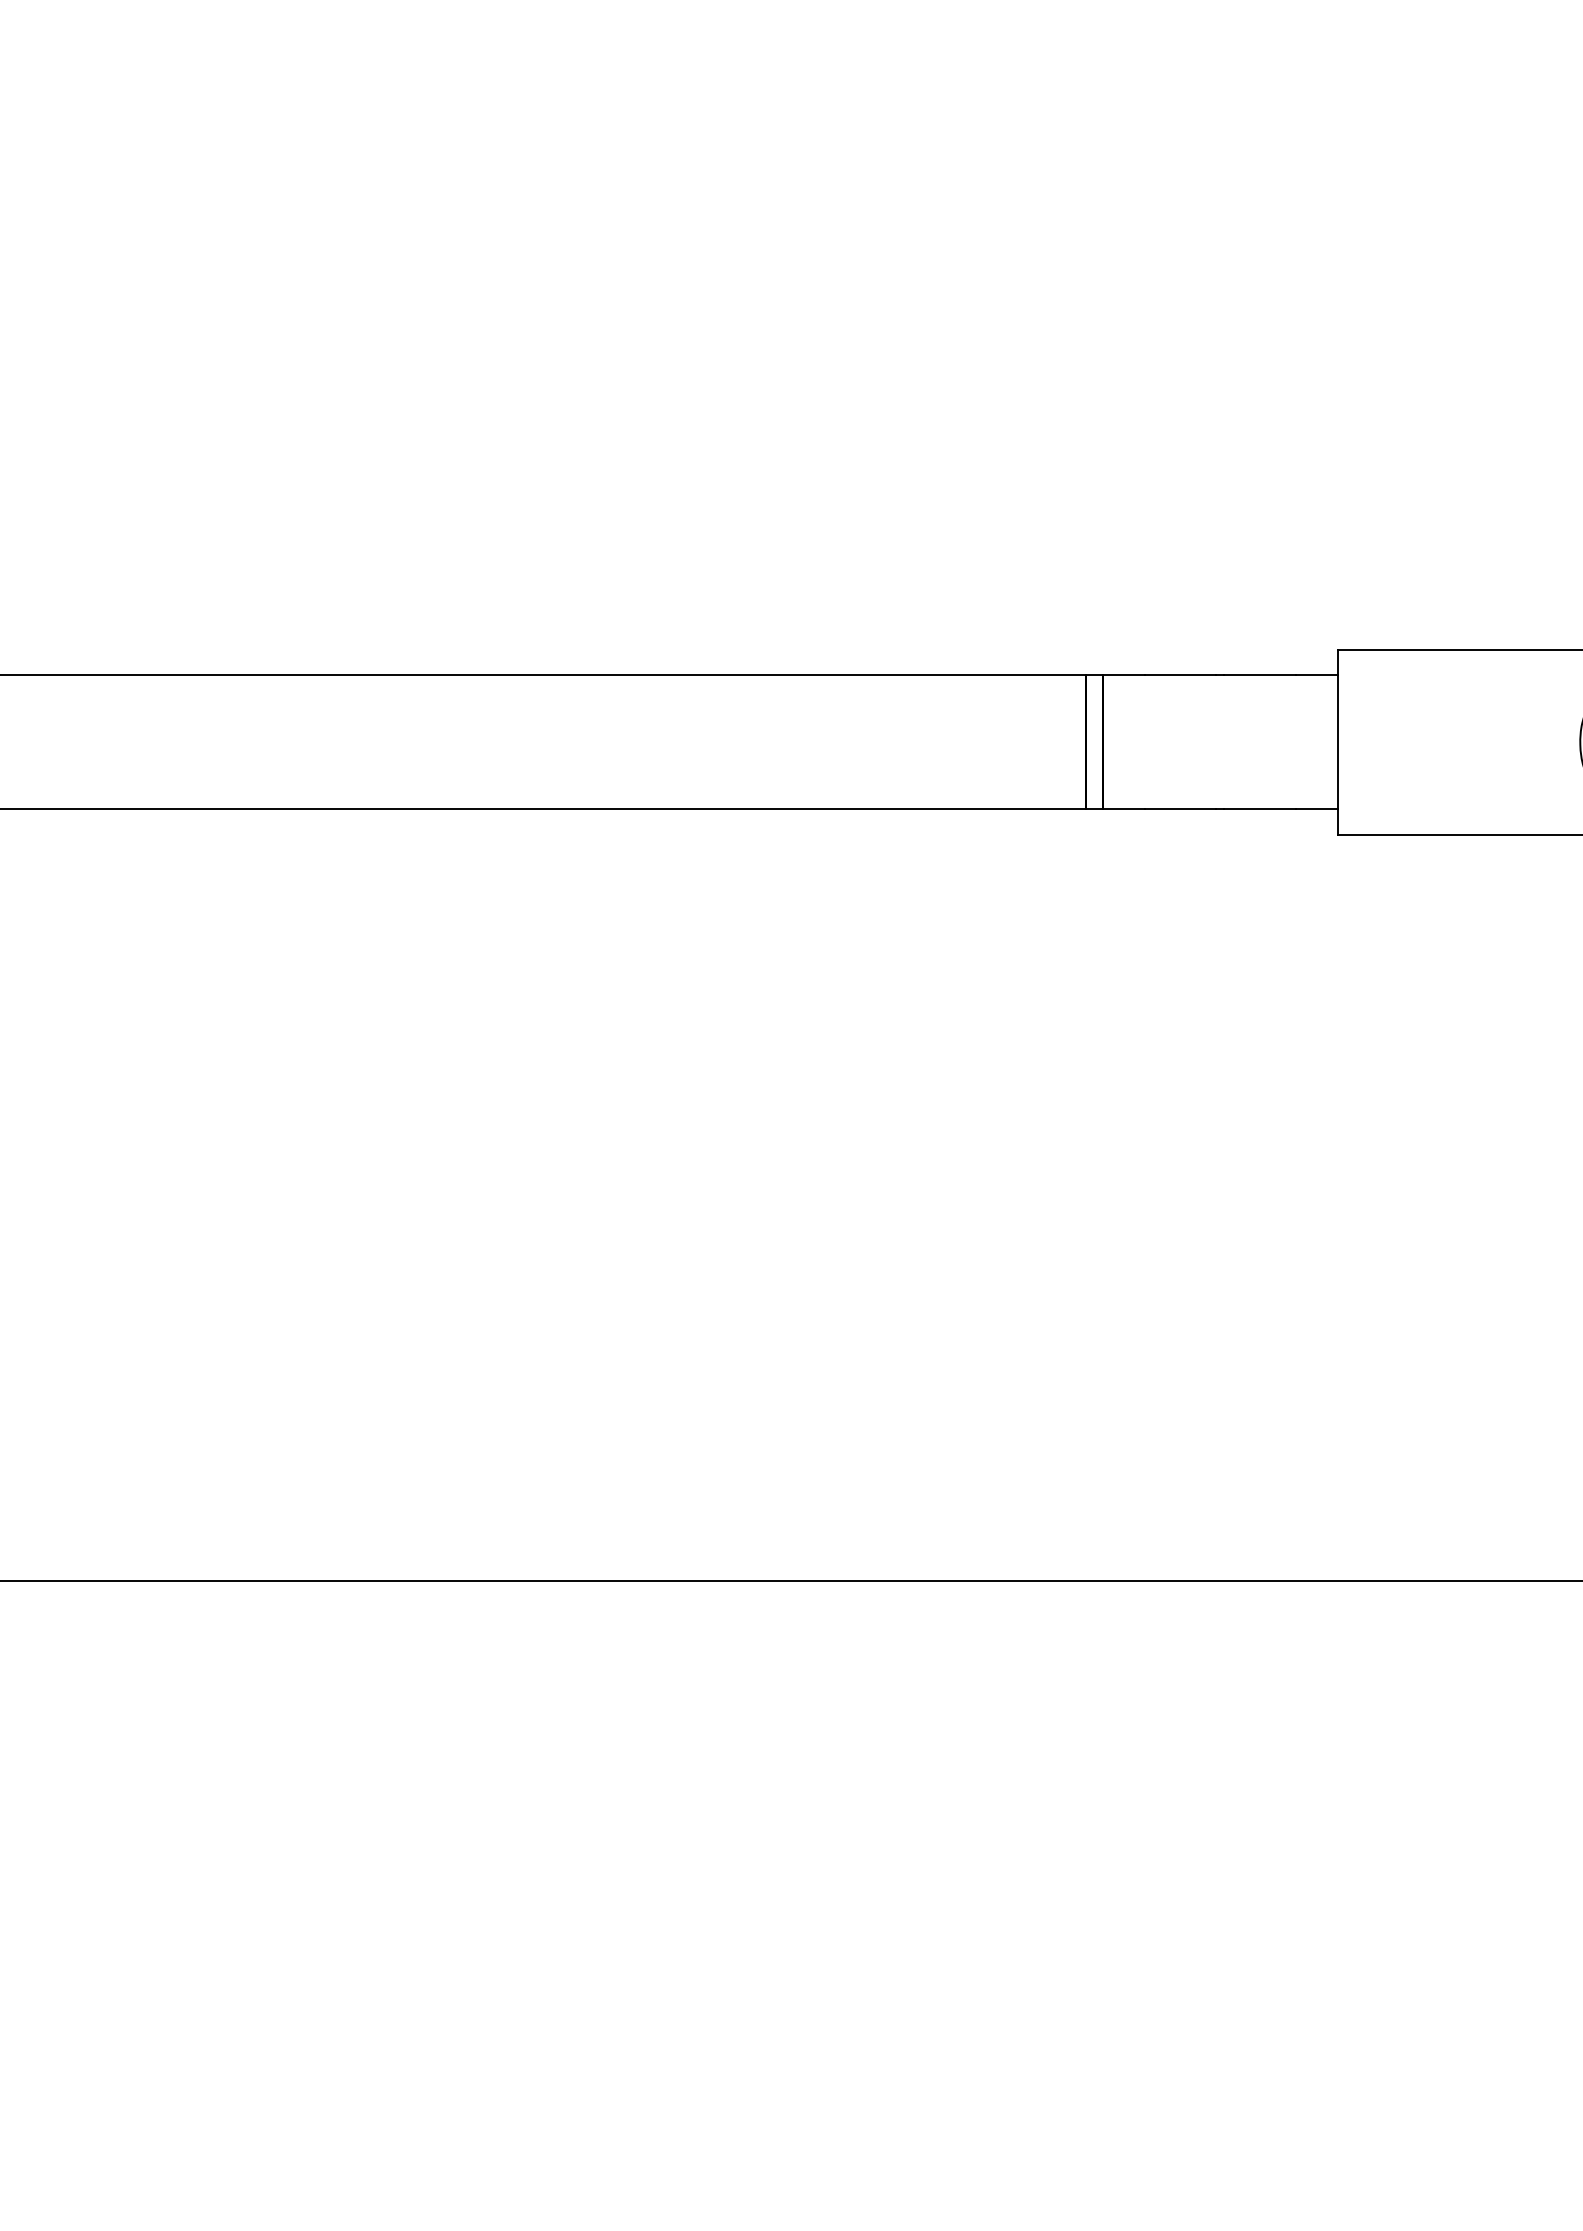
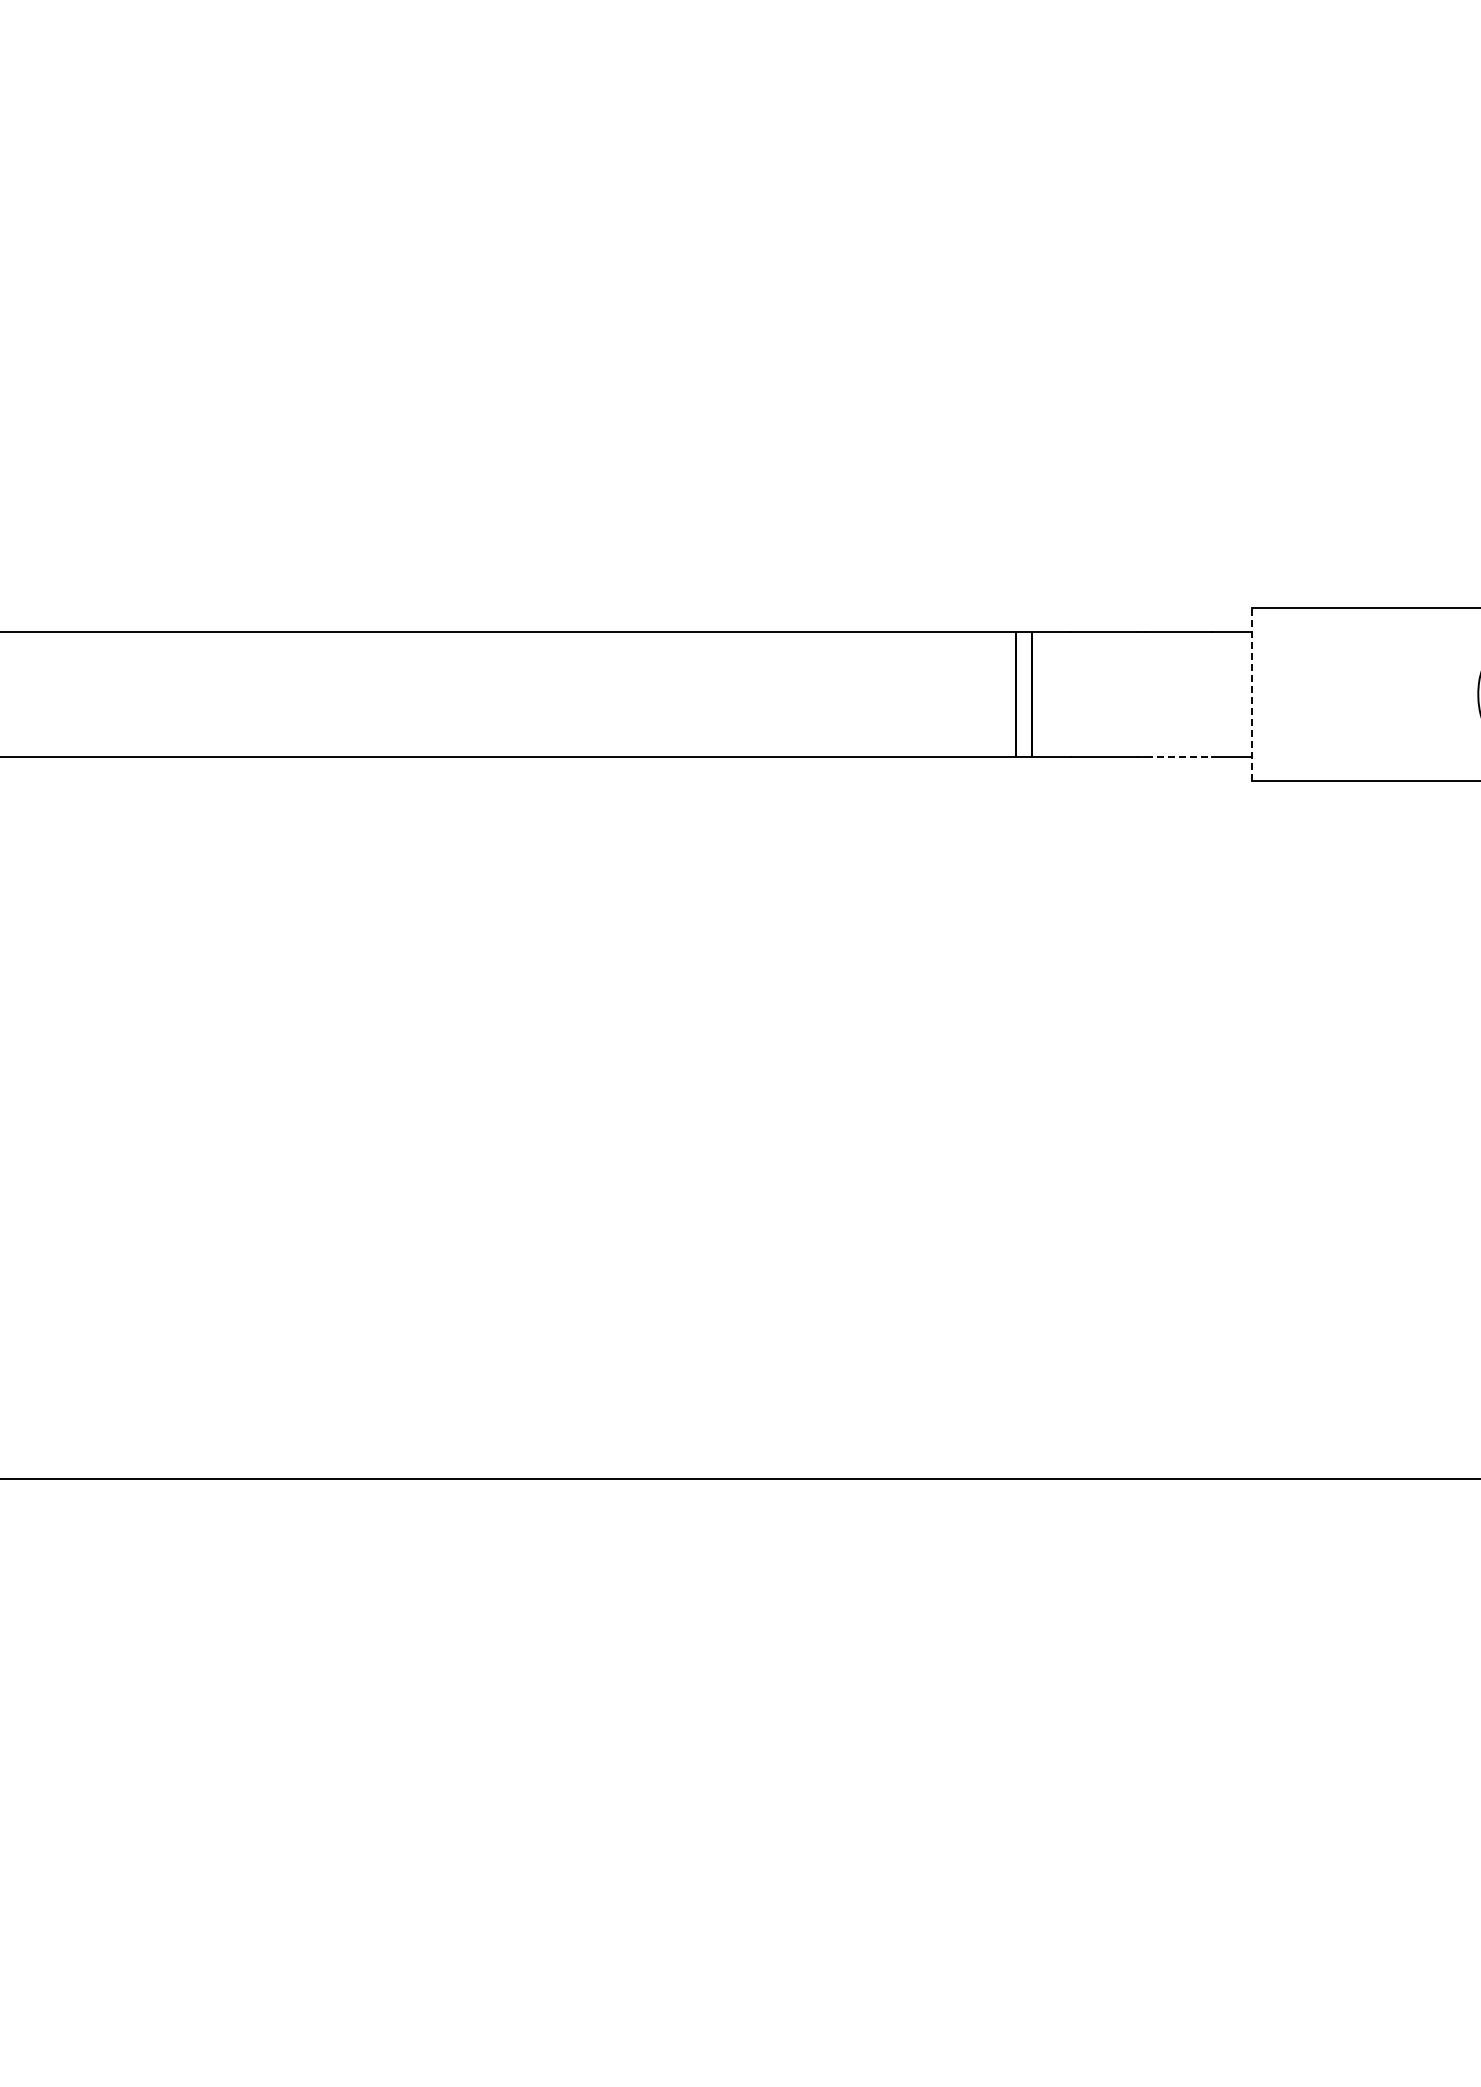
line: (1337, 741) -> (1251, 693), solid -> dashed
line: (1260, 809) -> (1179, 757), solid -> dashed

